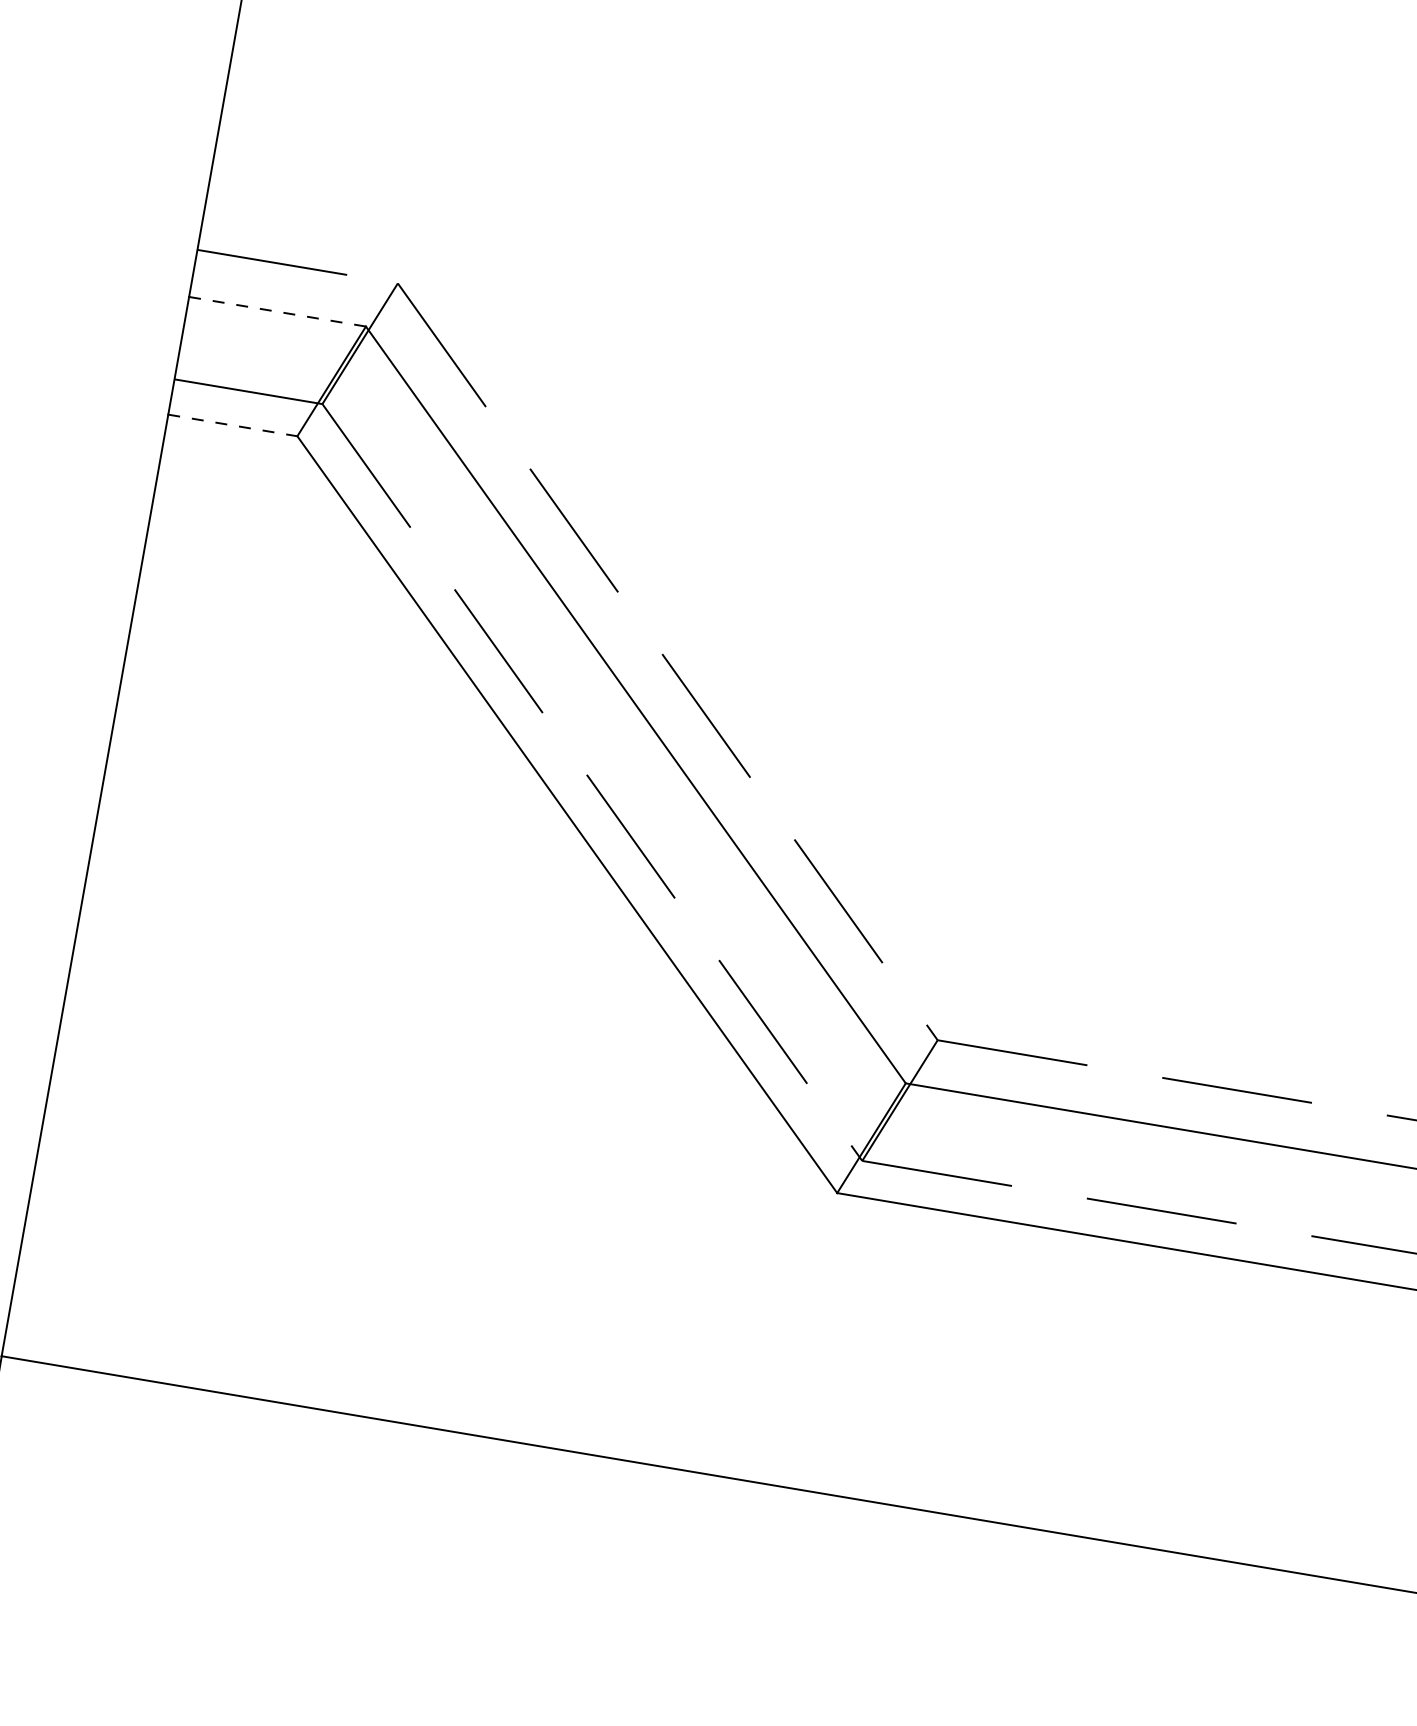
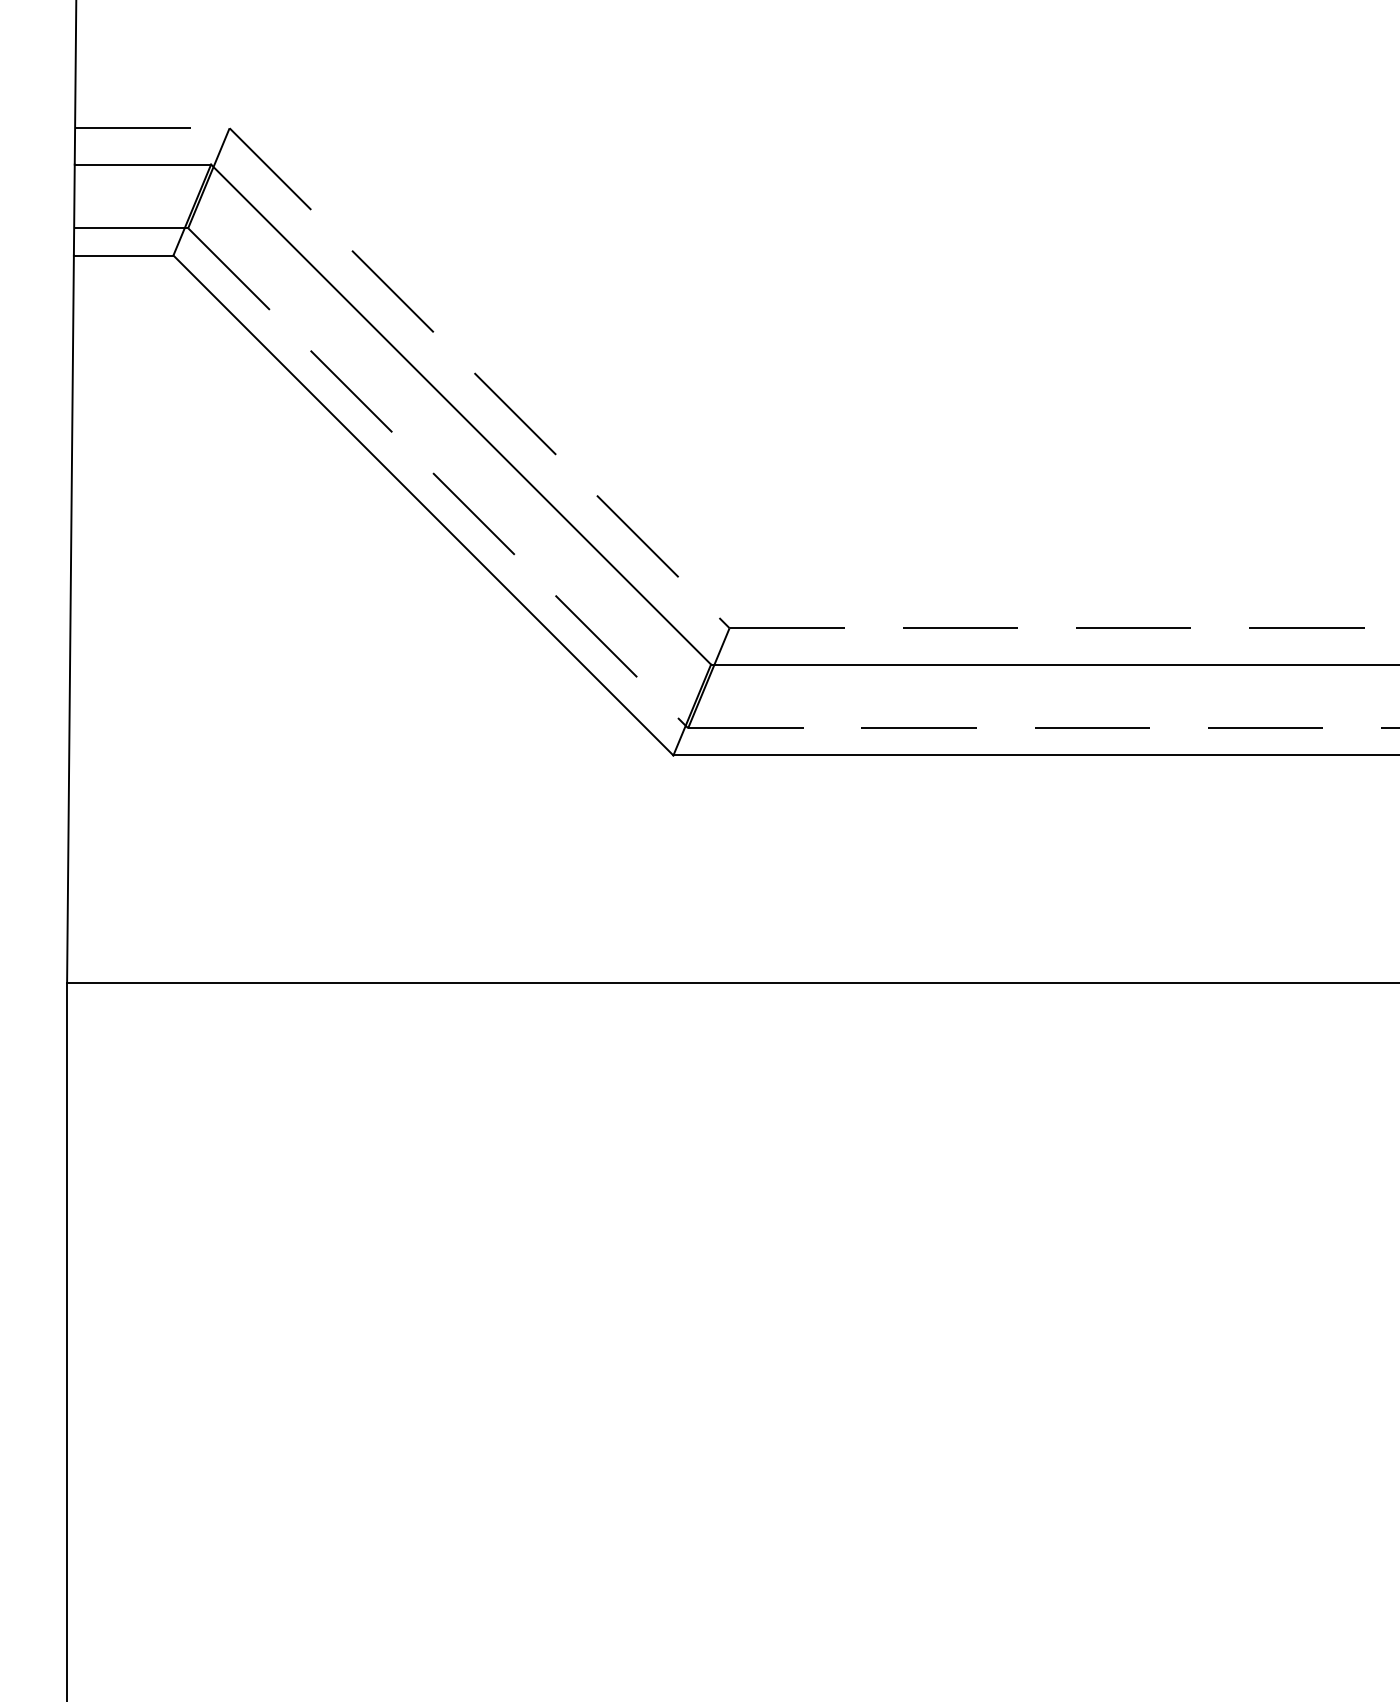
line: (278, 311) -> (143, 164), dashed -> solid
line: (232, 425) -> (123, 255), dashed -> solid

